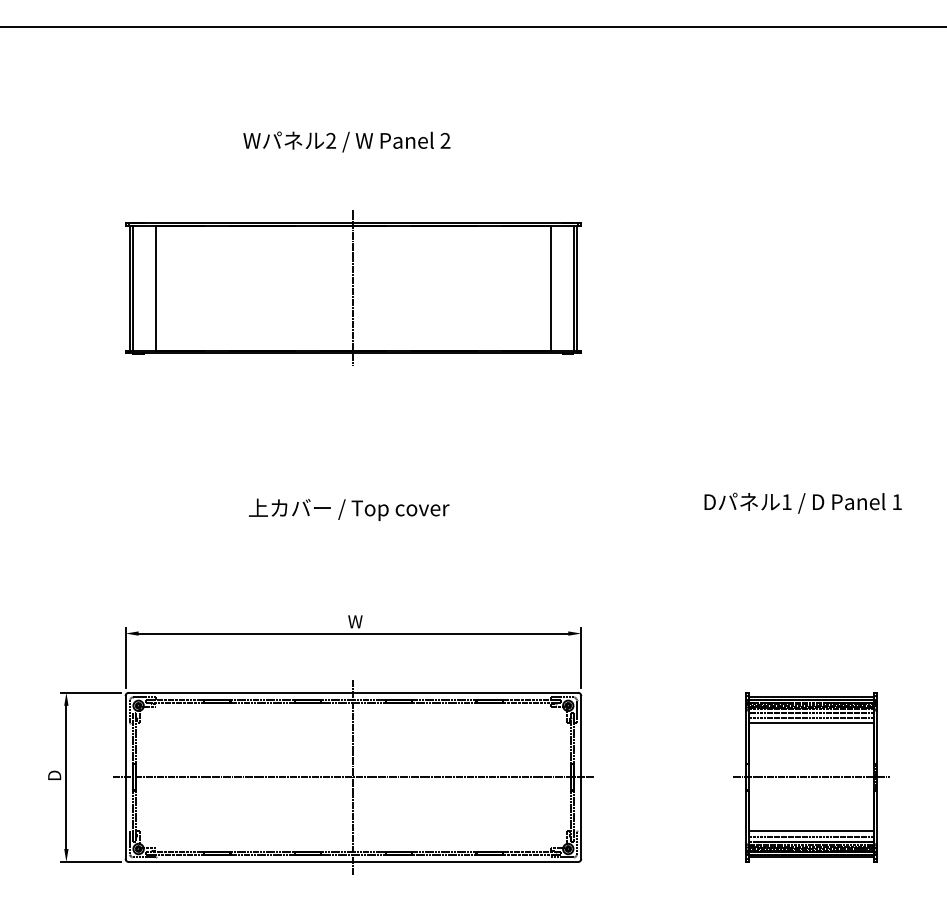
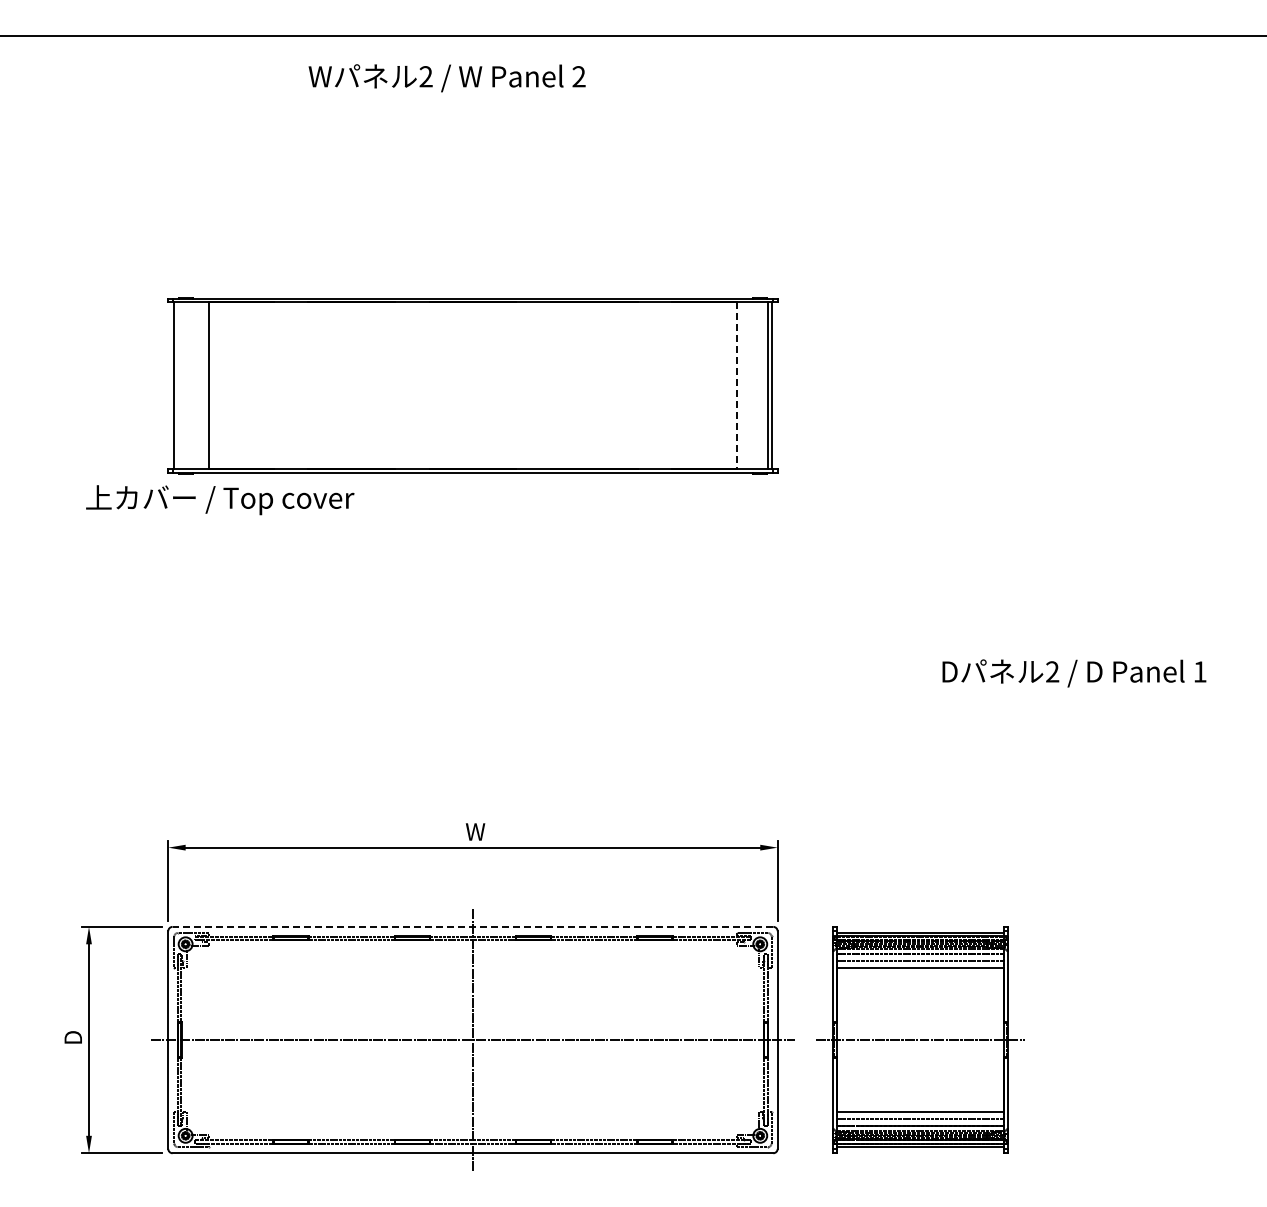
text: (346, 142) -> (446, 78), moved
line: (132, 288) -> (177, 385), removed
line: (353, 288) -> (472, 385), removed
line: (550, 288) -> (736, 385), solid -> dashed
text: (786, 501) -> (1052, 671), 1 -> 2
text: (349, 510) -> (220, 500), moved
line: (353, 692) -> (472, 926), solid -> dashed
part: (811, 776) -> (920, 1039), moved

